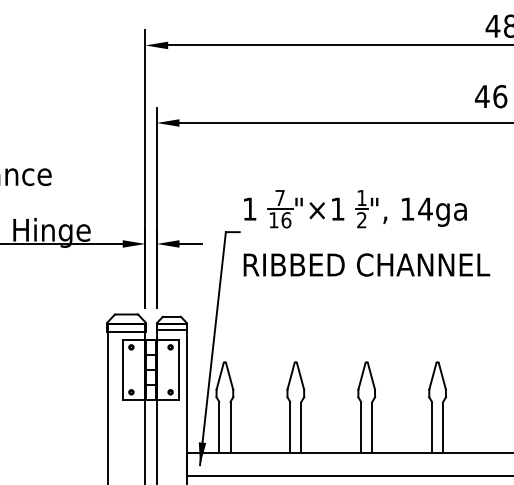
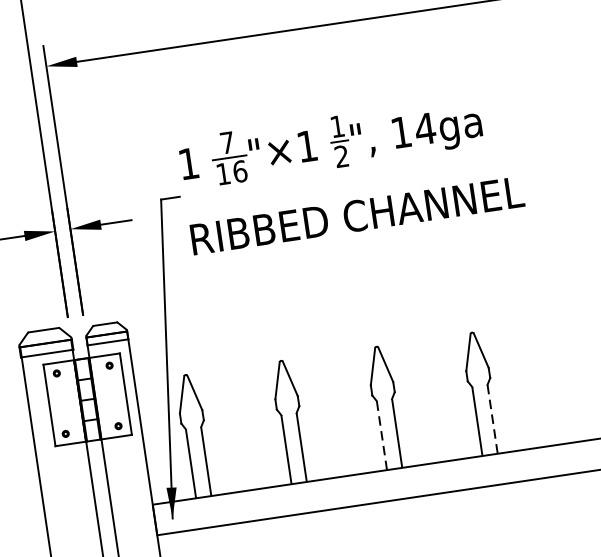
line: (361, 427) -> (382, 435), solid -> dashed
line: (443, 427) -> (492, 419), solid -> dashed

